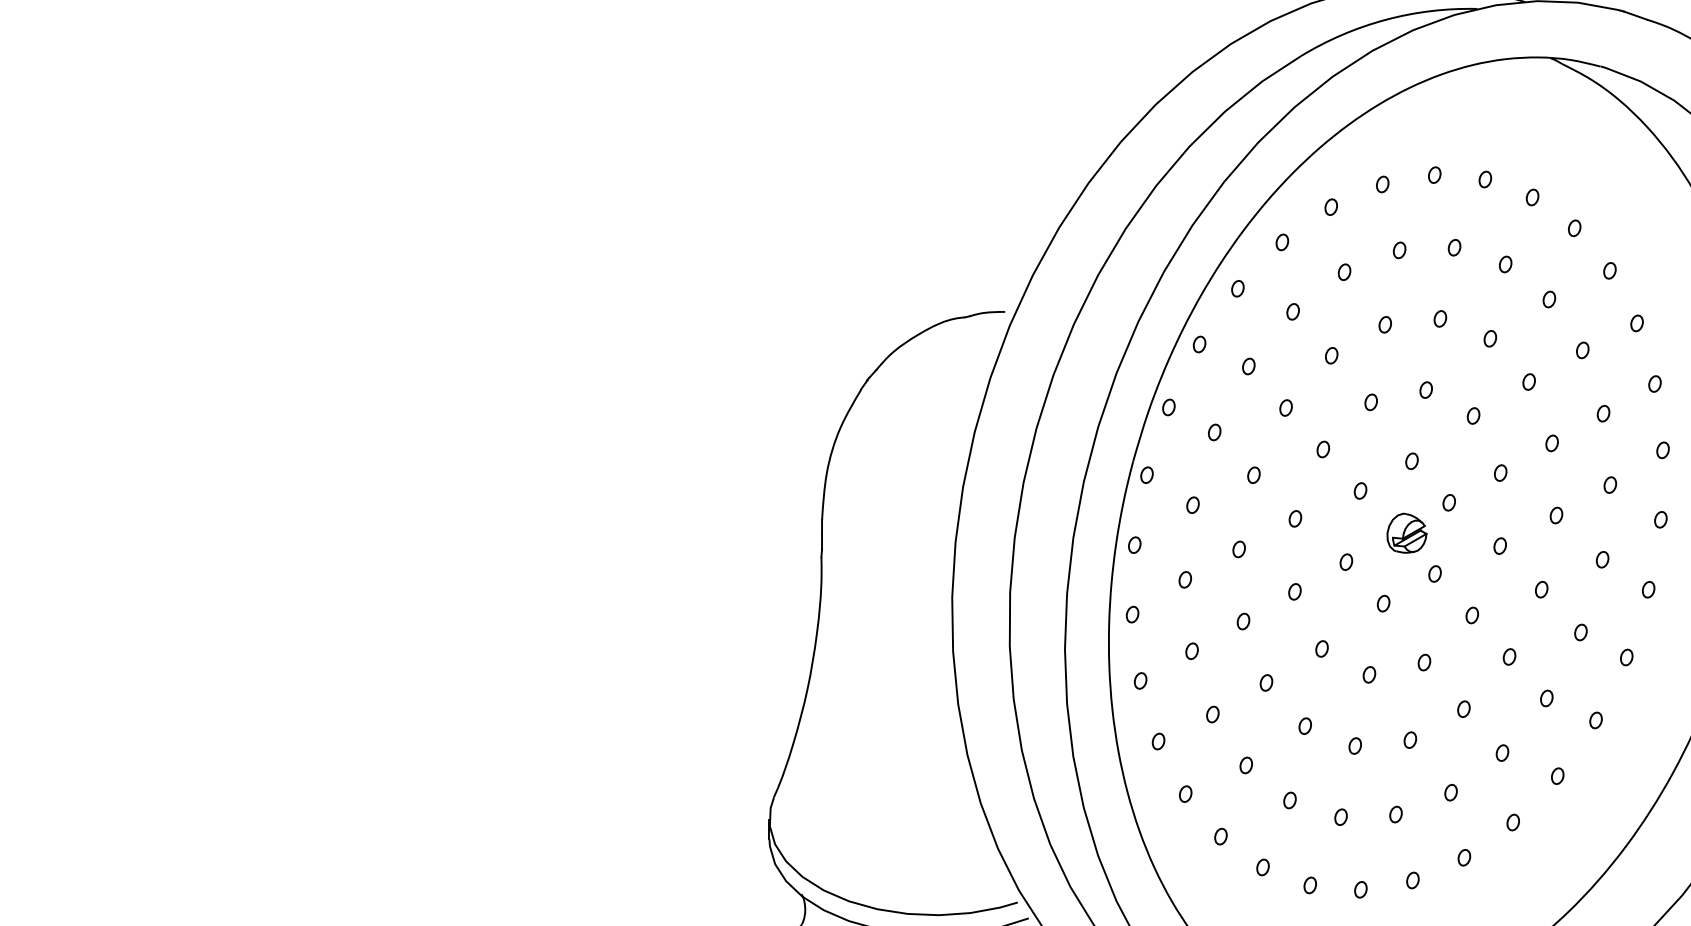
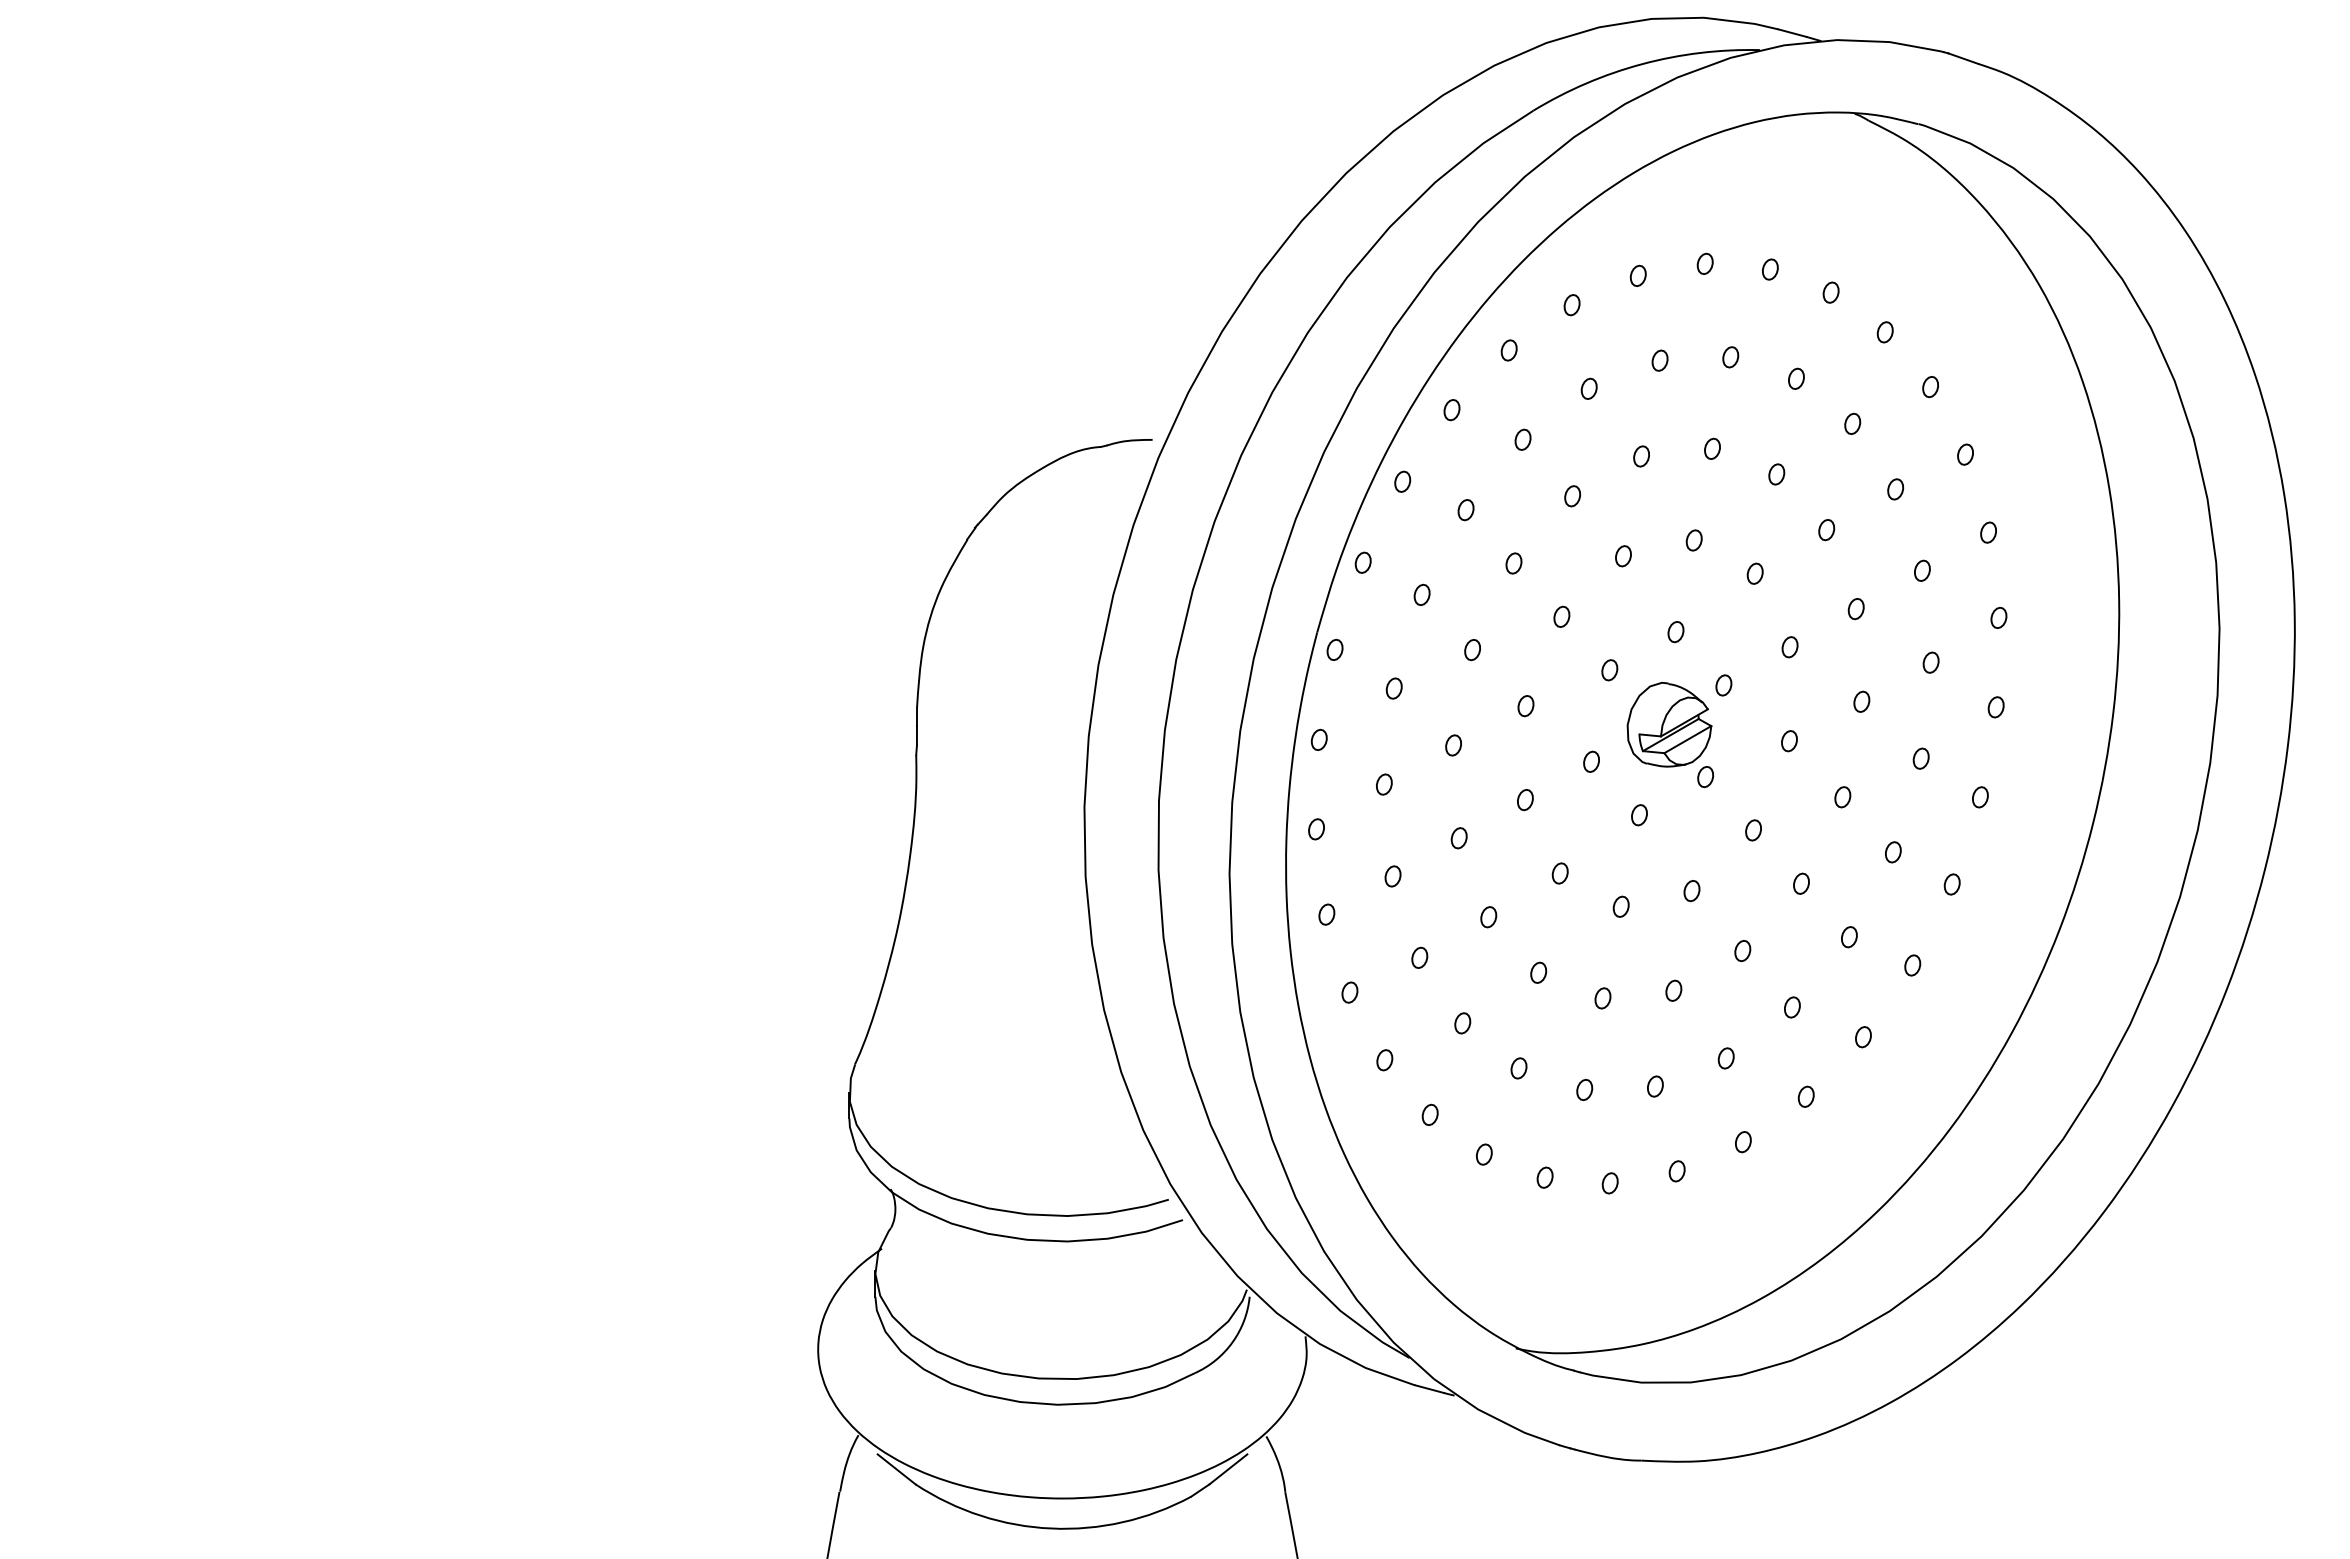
part: (1406, 533) -> (1669, 724), size x1.67

